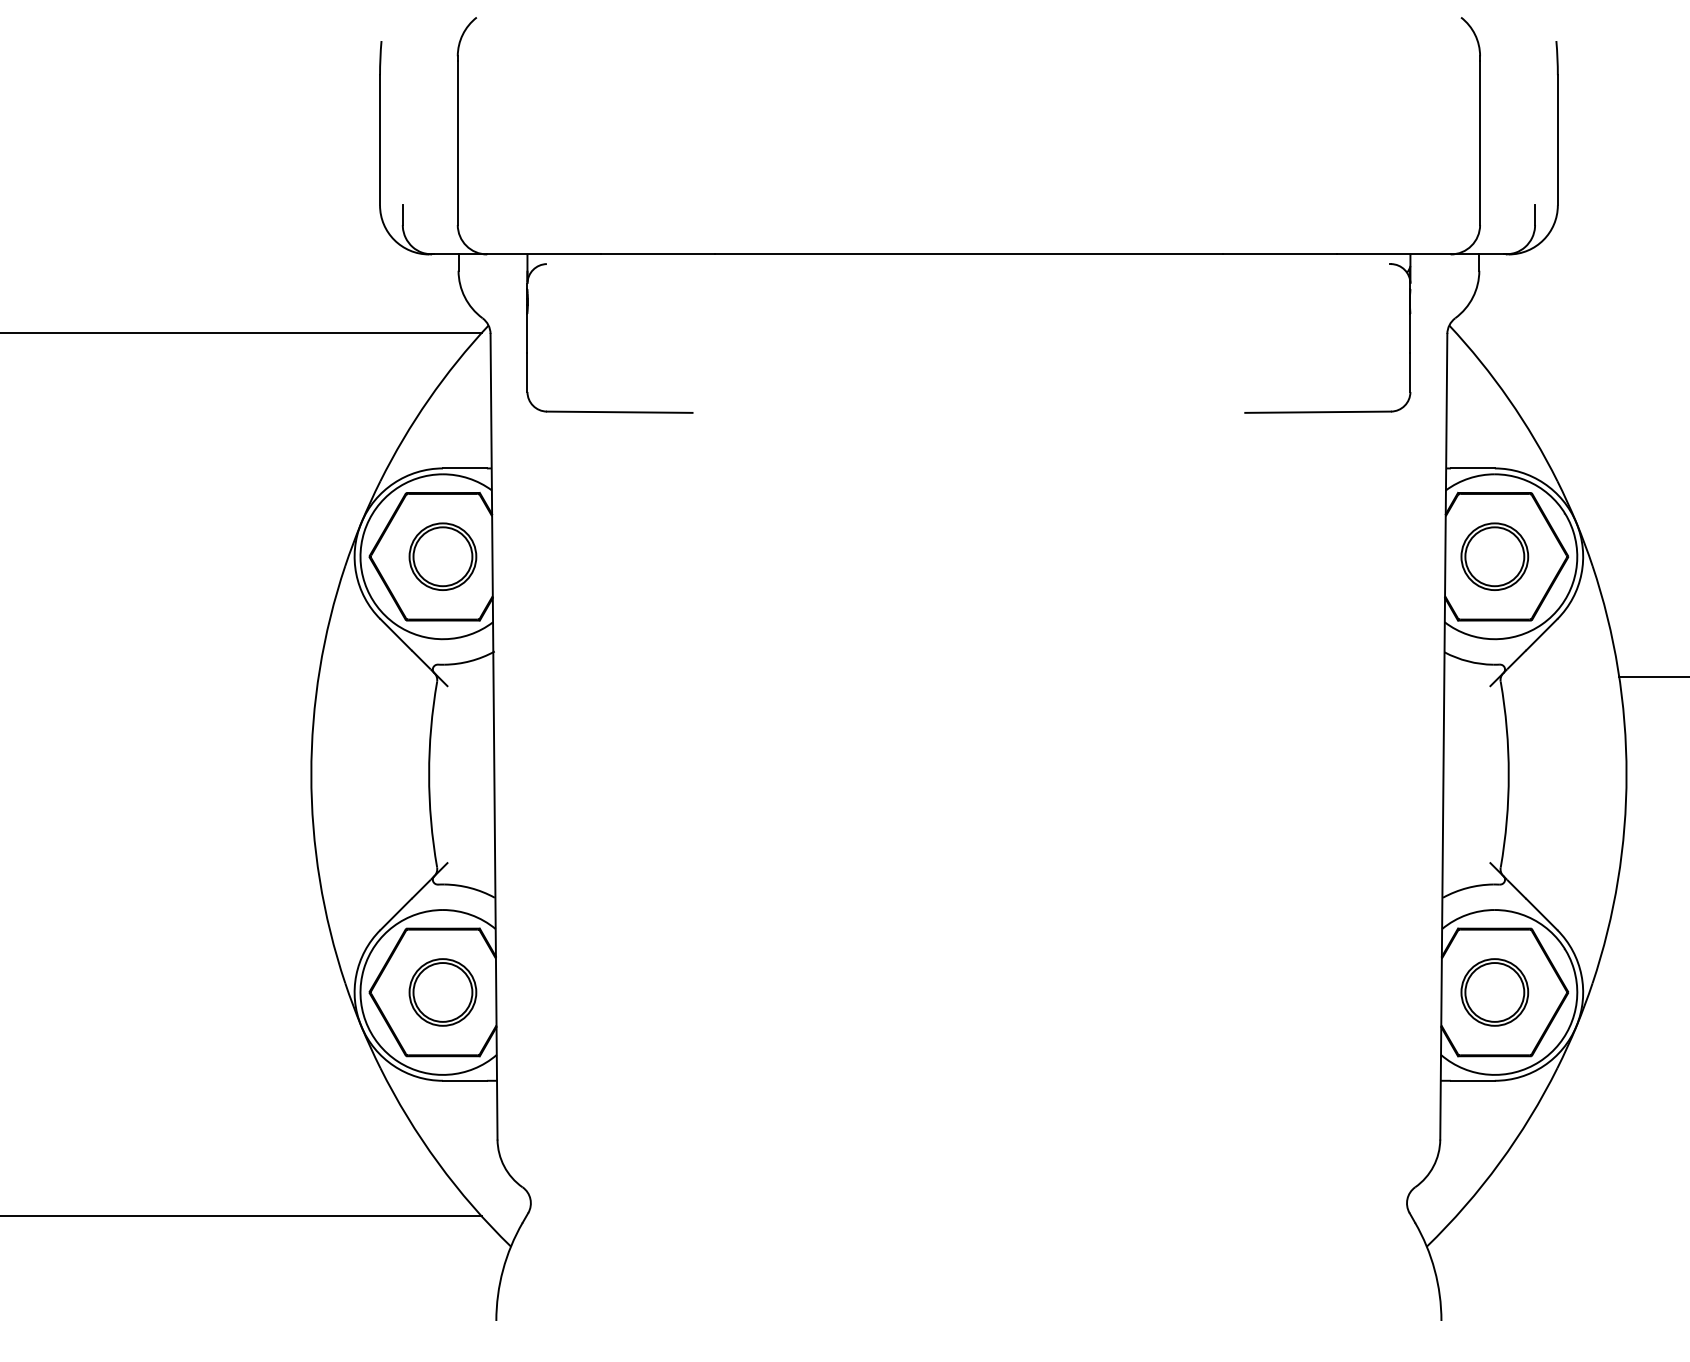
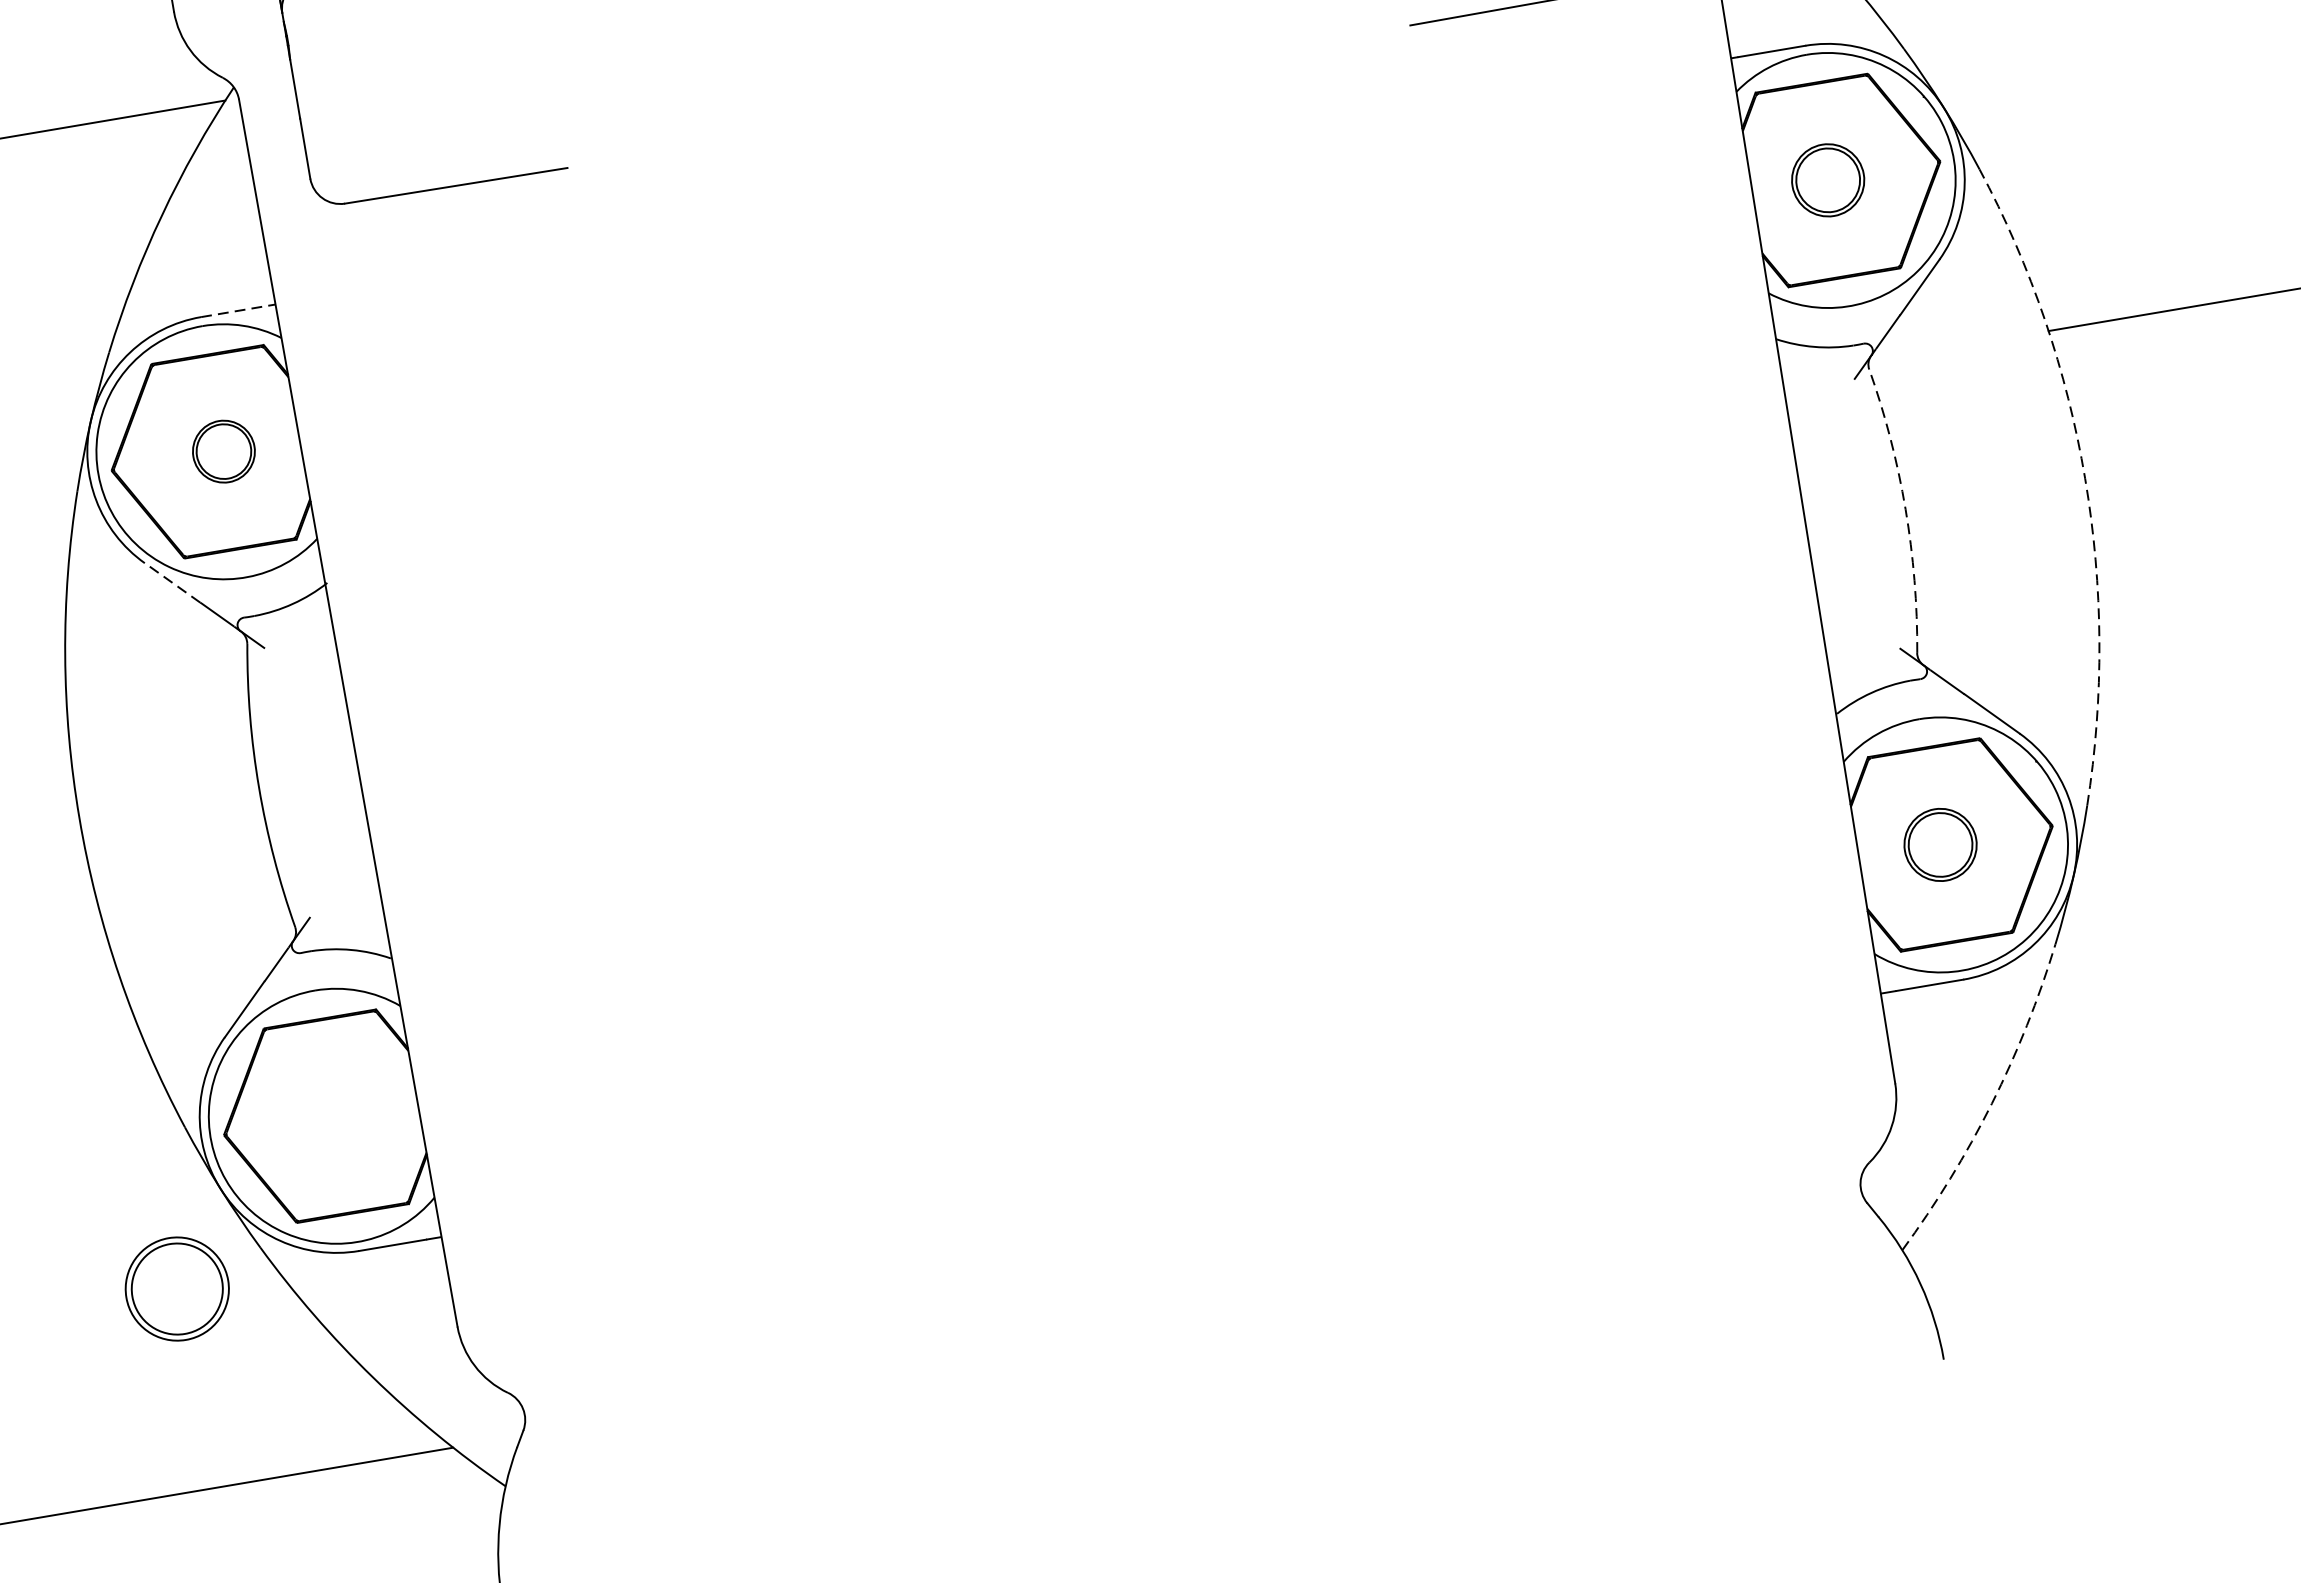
line: (464, 468) -> (234, 311), solid -> dashed
part: (442, 556) -> (223, 451), size x0.6
part: (1494, 556) -> (1827, 180), size x0.7
line: (396, 634) -> (173, 582), solid -> dashed
arc: (1508, 774) -> (1905, 509), solid -> dashed
arc: (1626, 774) -> (2085, 478), solid -> dashed
part: (442, 992) -> (176, 1289), moved
part: (1494, 992) -> (1939, 845), size x0.7
arc: (1499, 1162) -> (1991, 1103), solid -> dashed

